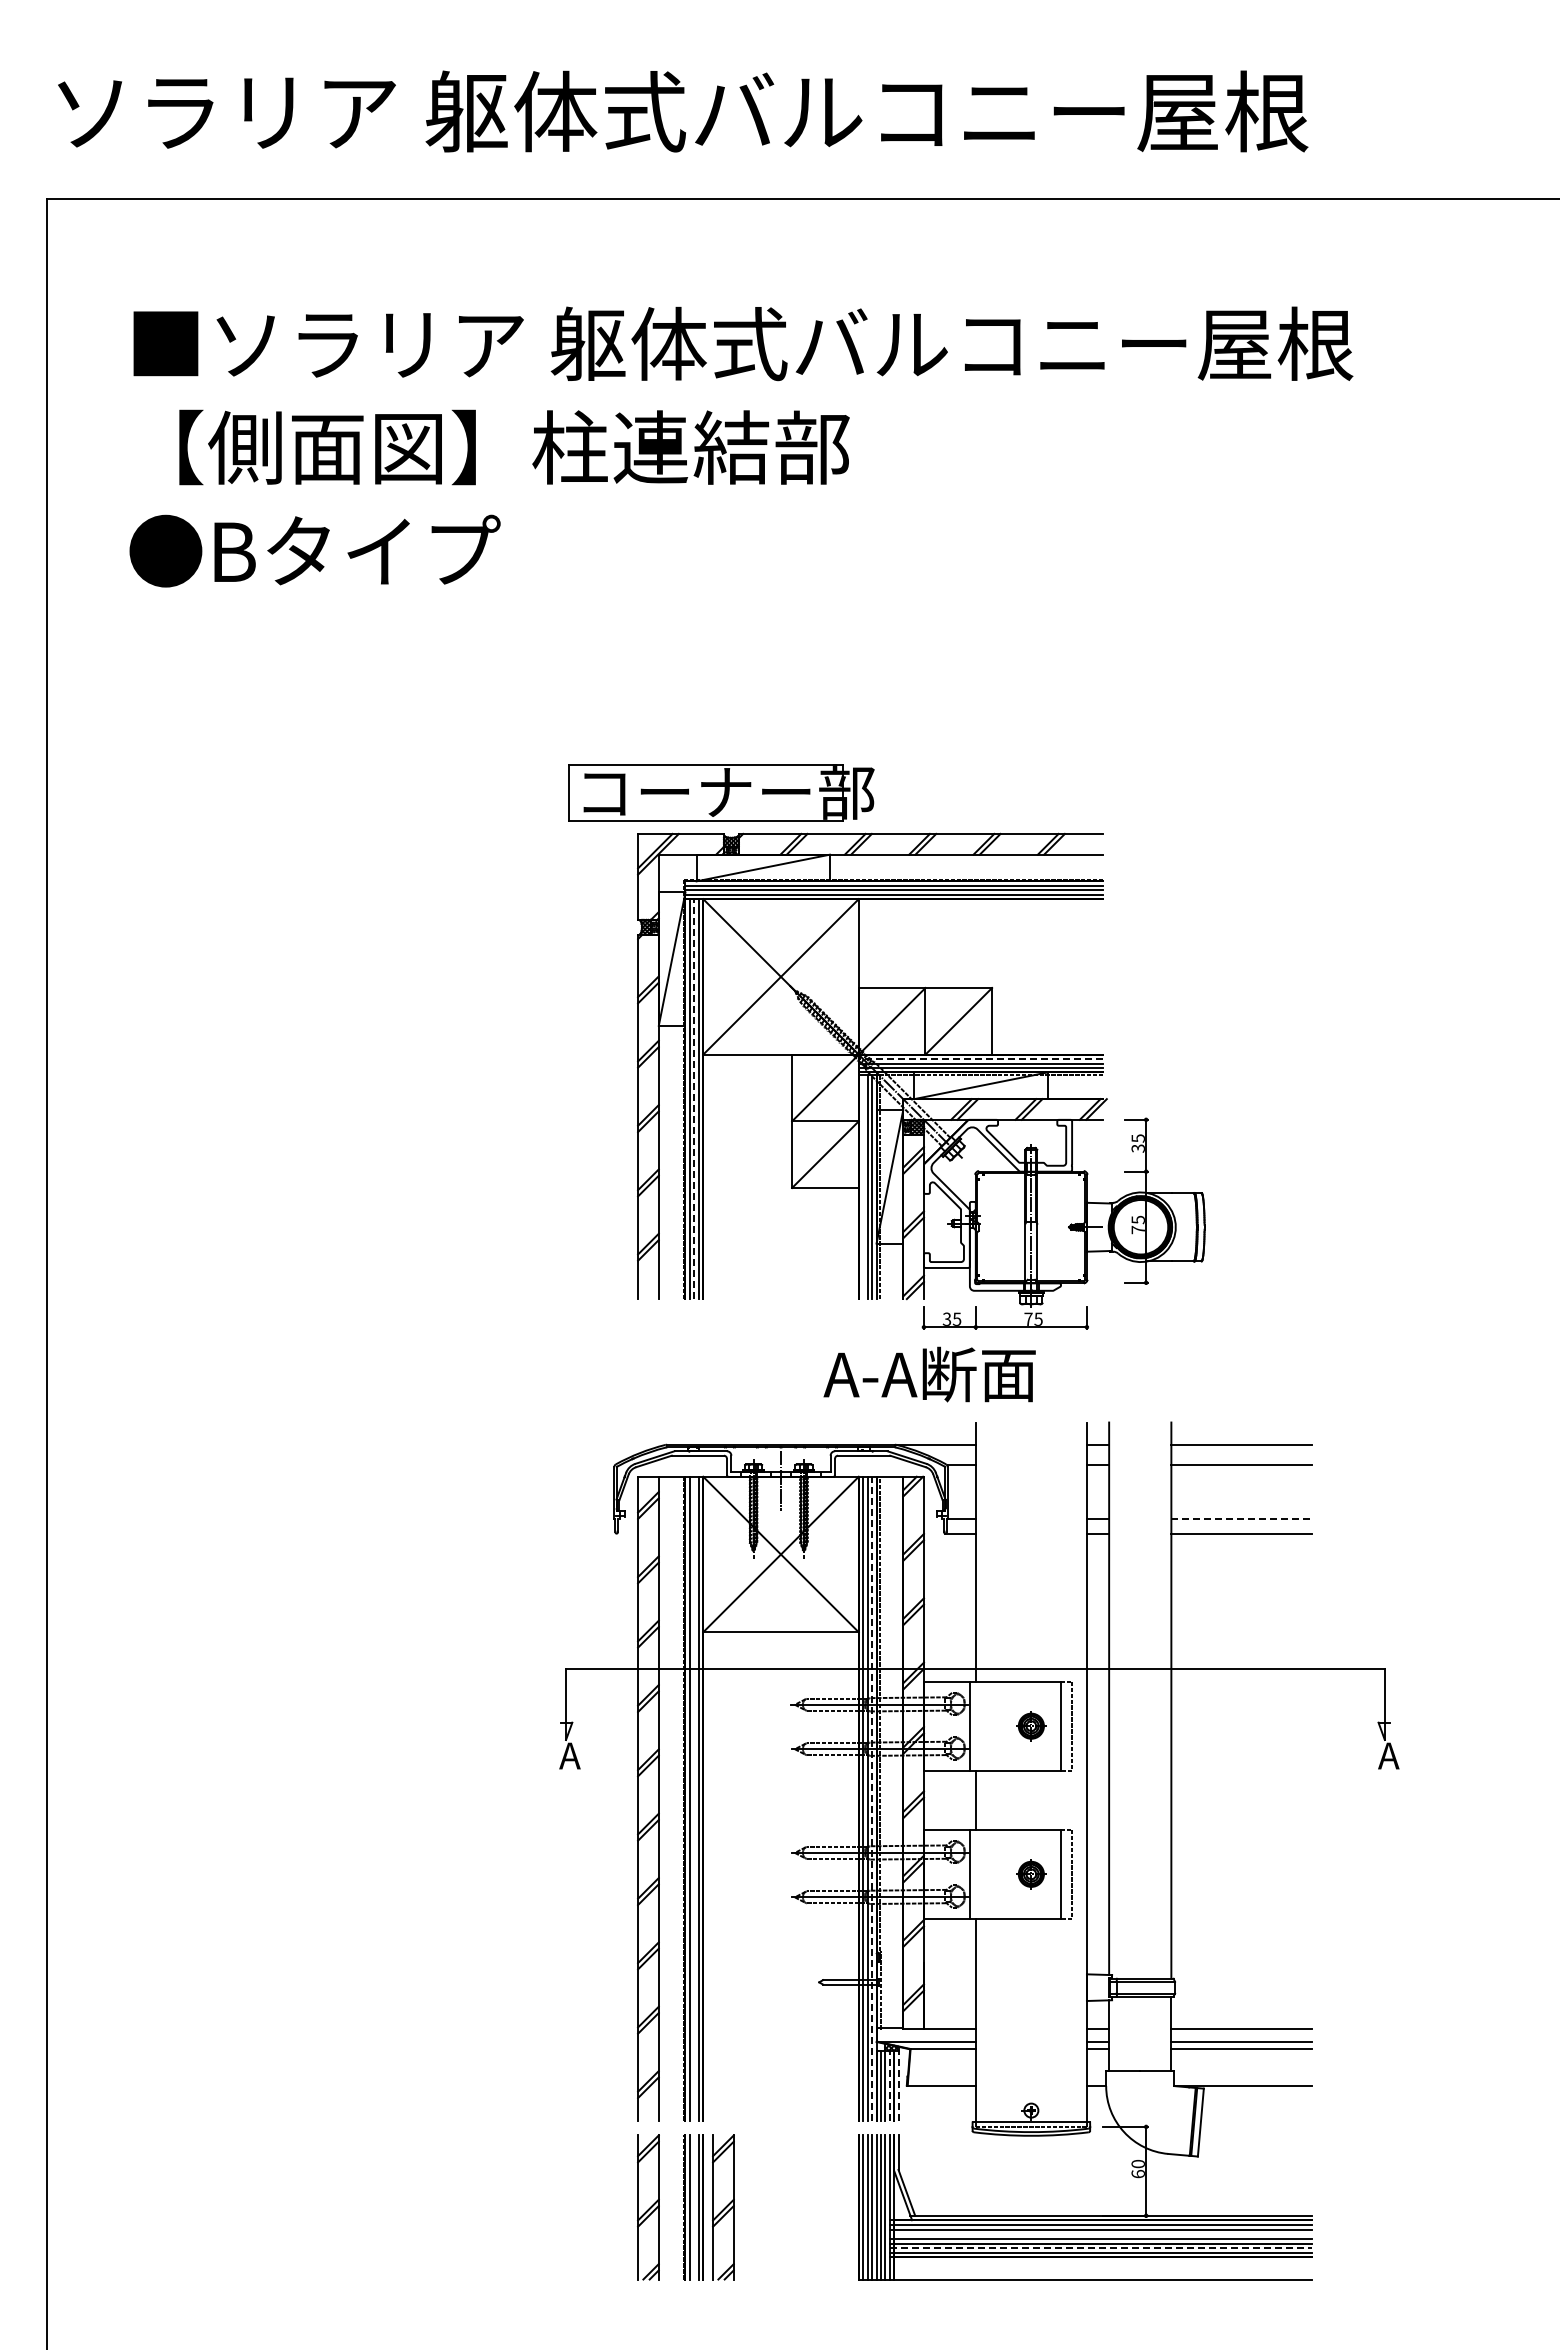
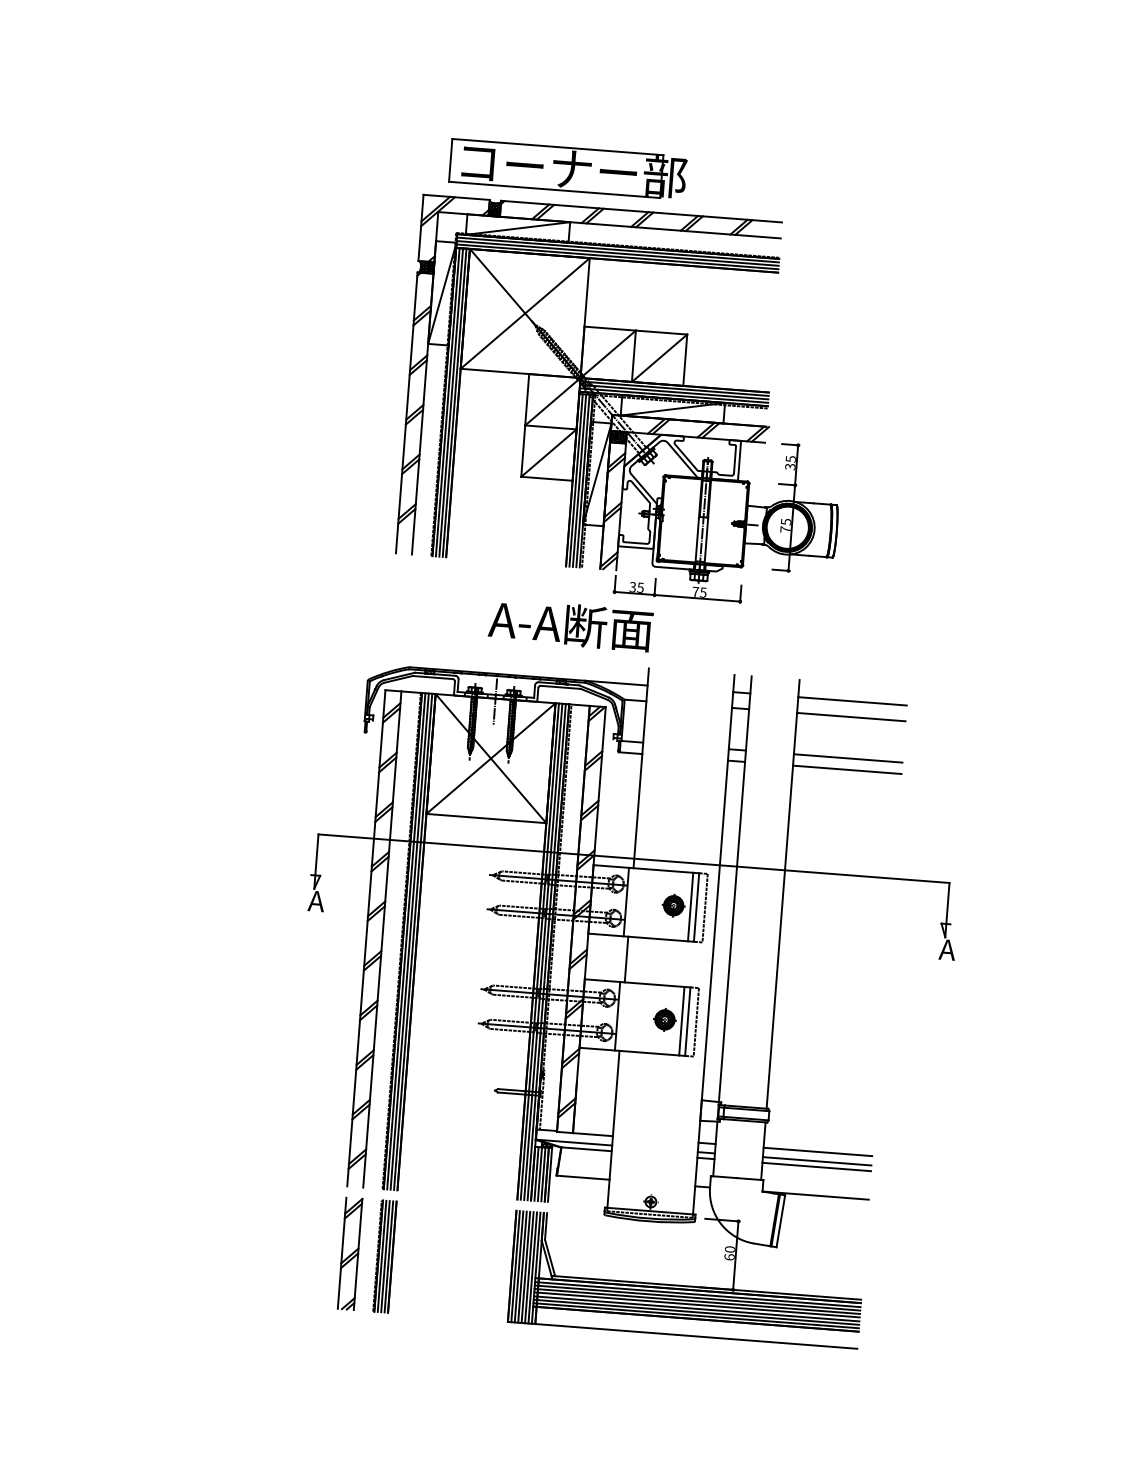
part: (721, 792) -> (568, 169), moved
line: (980, 1059) -> (674, 388), dashed -> solid
line: (694, 1099) -> (451, 402), dashed -> solid
line: (863, 1187) -> (576, 480), added
text: (929, 1374) -> (570, 625), moved
line: (1242, 1518) -> (848, 758), dashed -> solid
line: (1053, 1725) -> (690, 906), added
line: (694, 1798) -> (409, 941), added
line: (872, 1798) -> (547, 952), dashed -> solid
line: (1053, 1873) -> (682, 1020), added
line: (889, 2085) -> (543, 1174), dashed -> solid
line: (898, 2085) -> (550, 1174), dashed -> solid
line: (694, 2207) -> (385, 1256), added
part: (723, 2207) -> (407, 1258), removed
line: (1100, 2234) -> (696, 1301), added
line: (1101, 2248) -> (696, 1312), dashed -> solid

